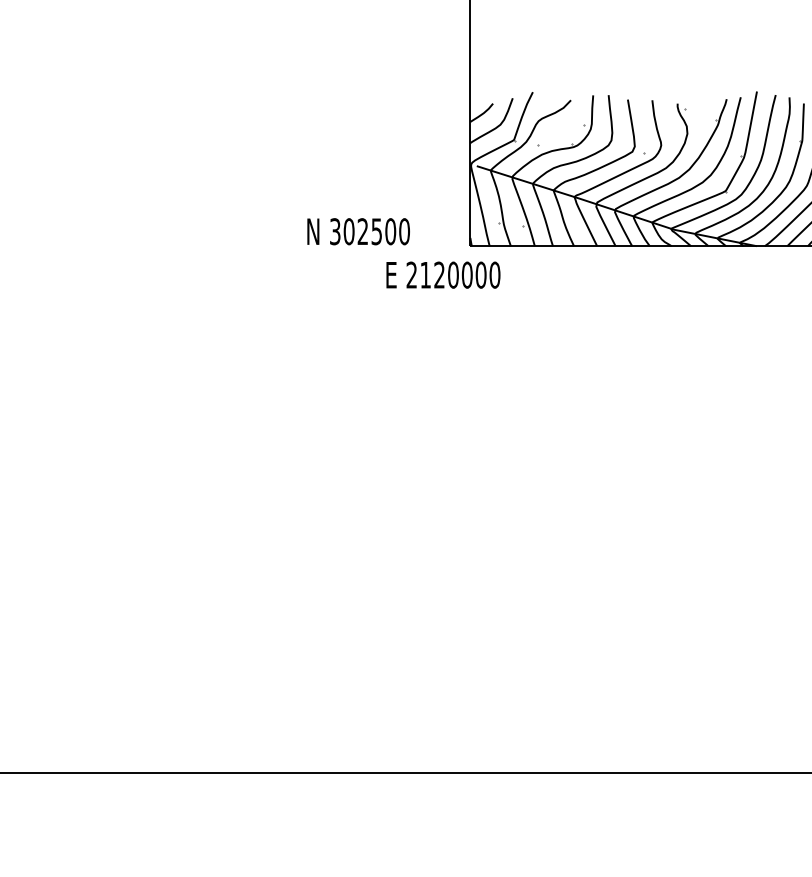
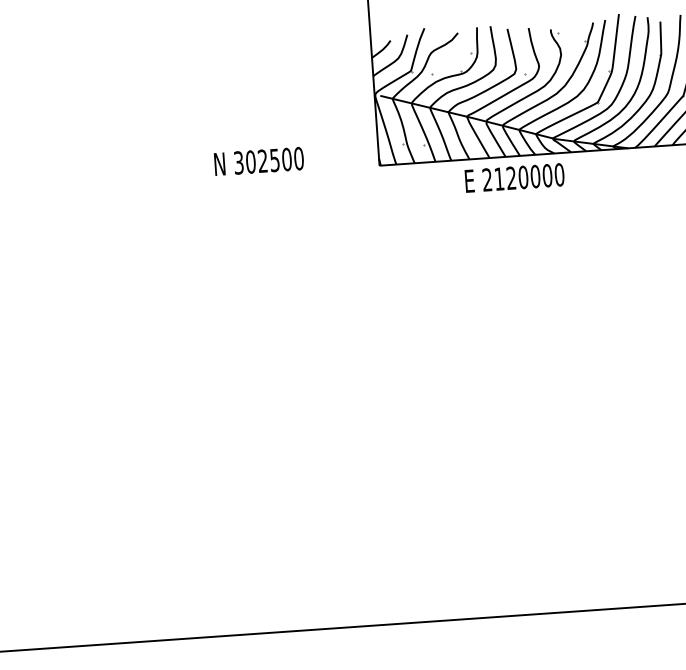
text: (358, 231) -> (259, 161), moved
text: (443, 274) -> (514, 177), moved

